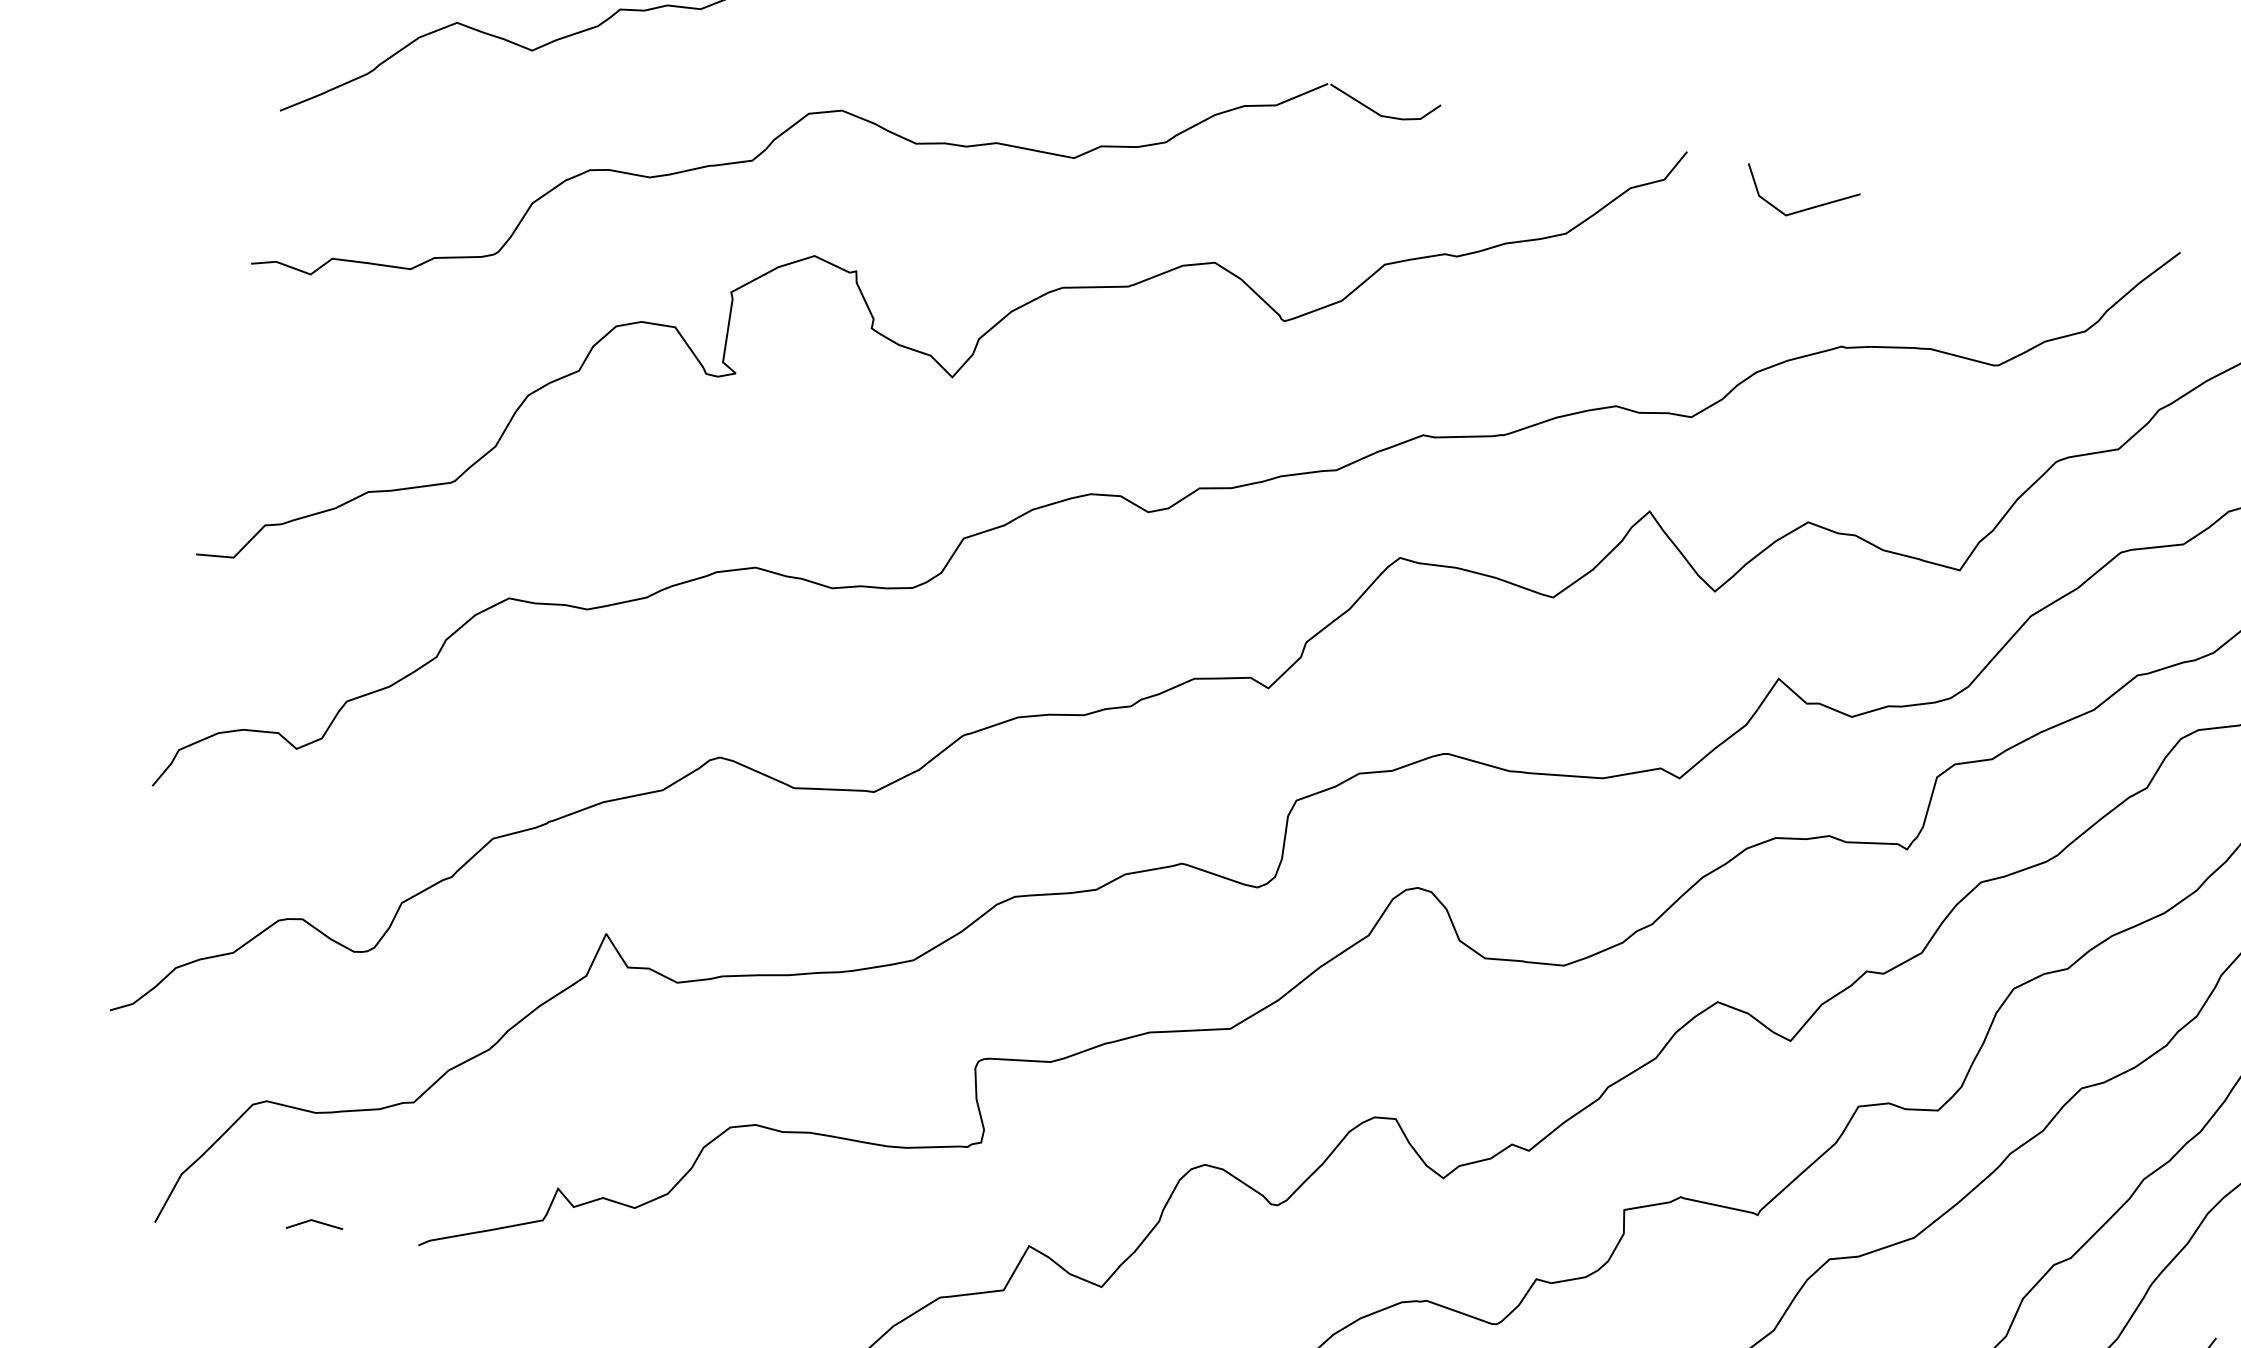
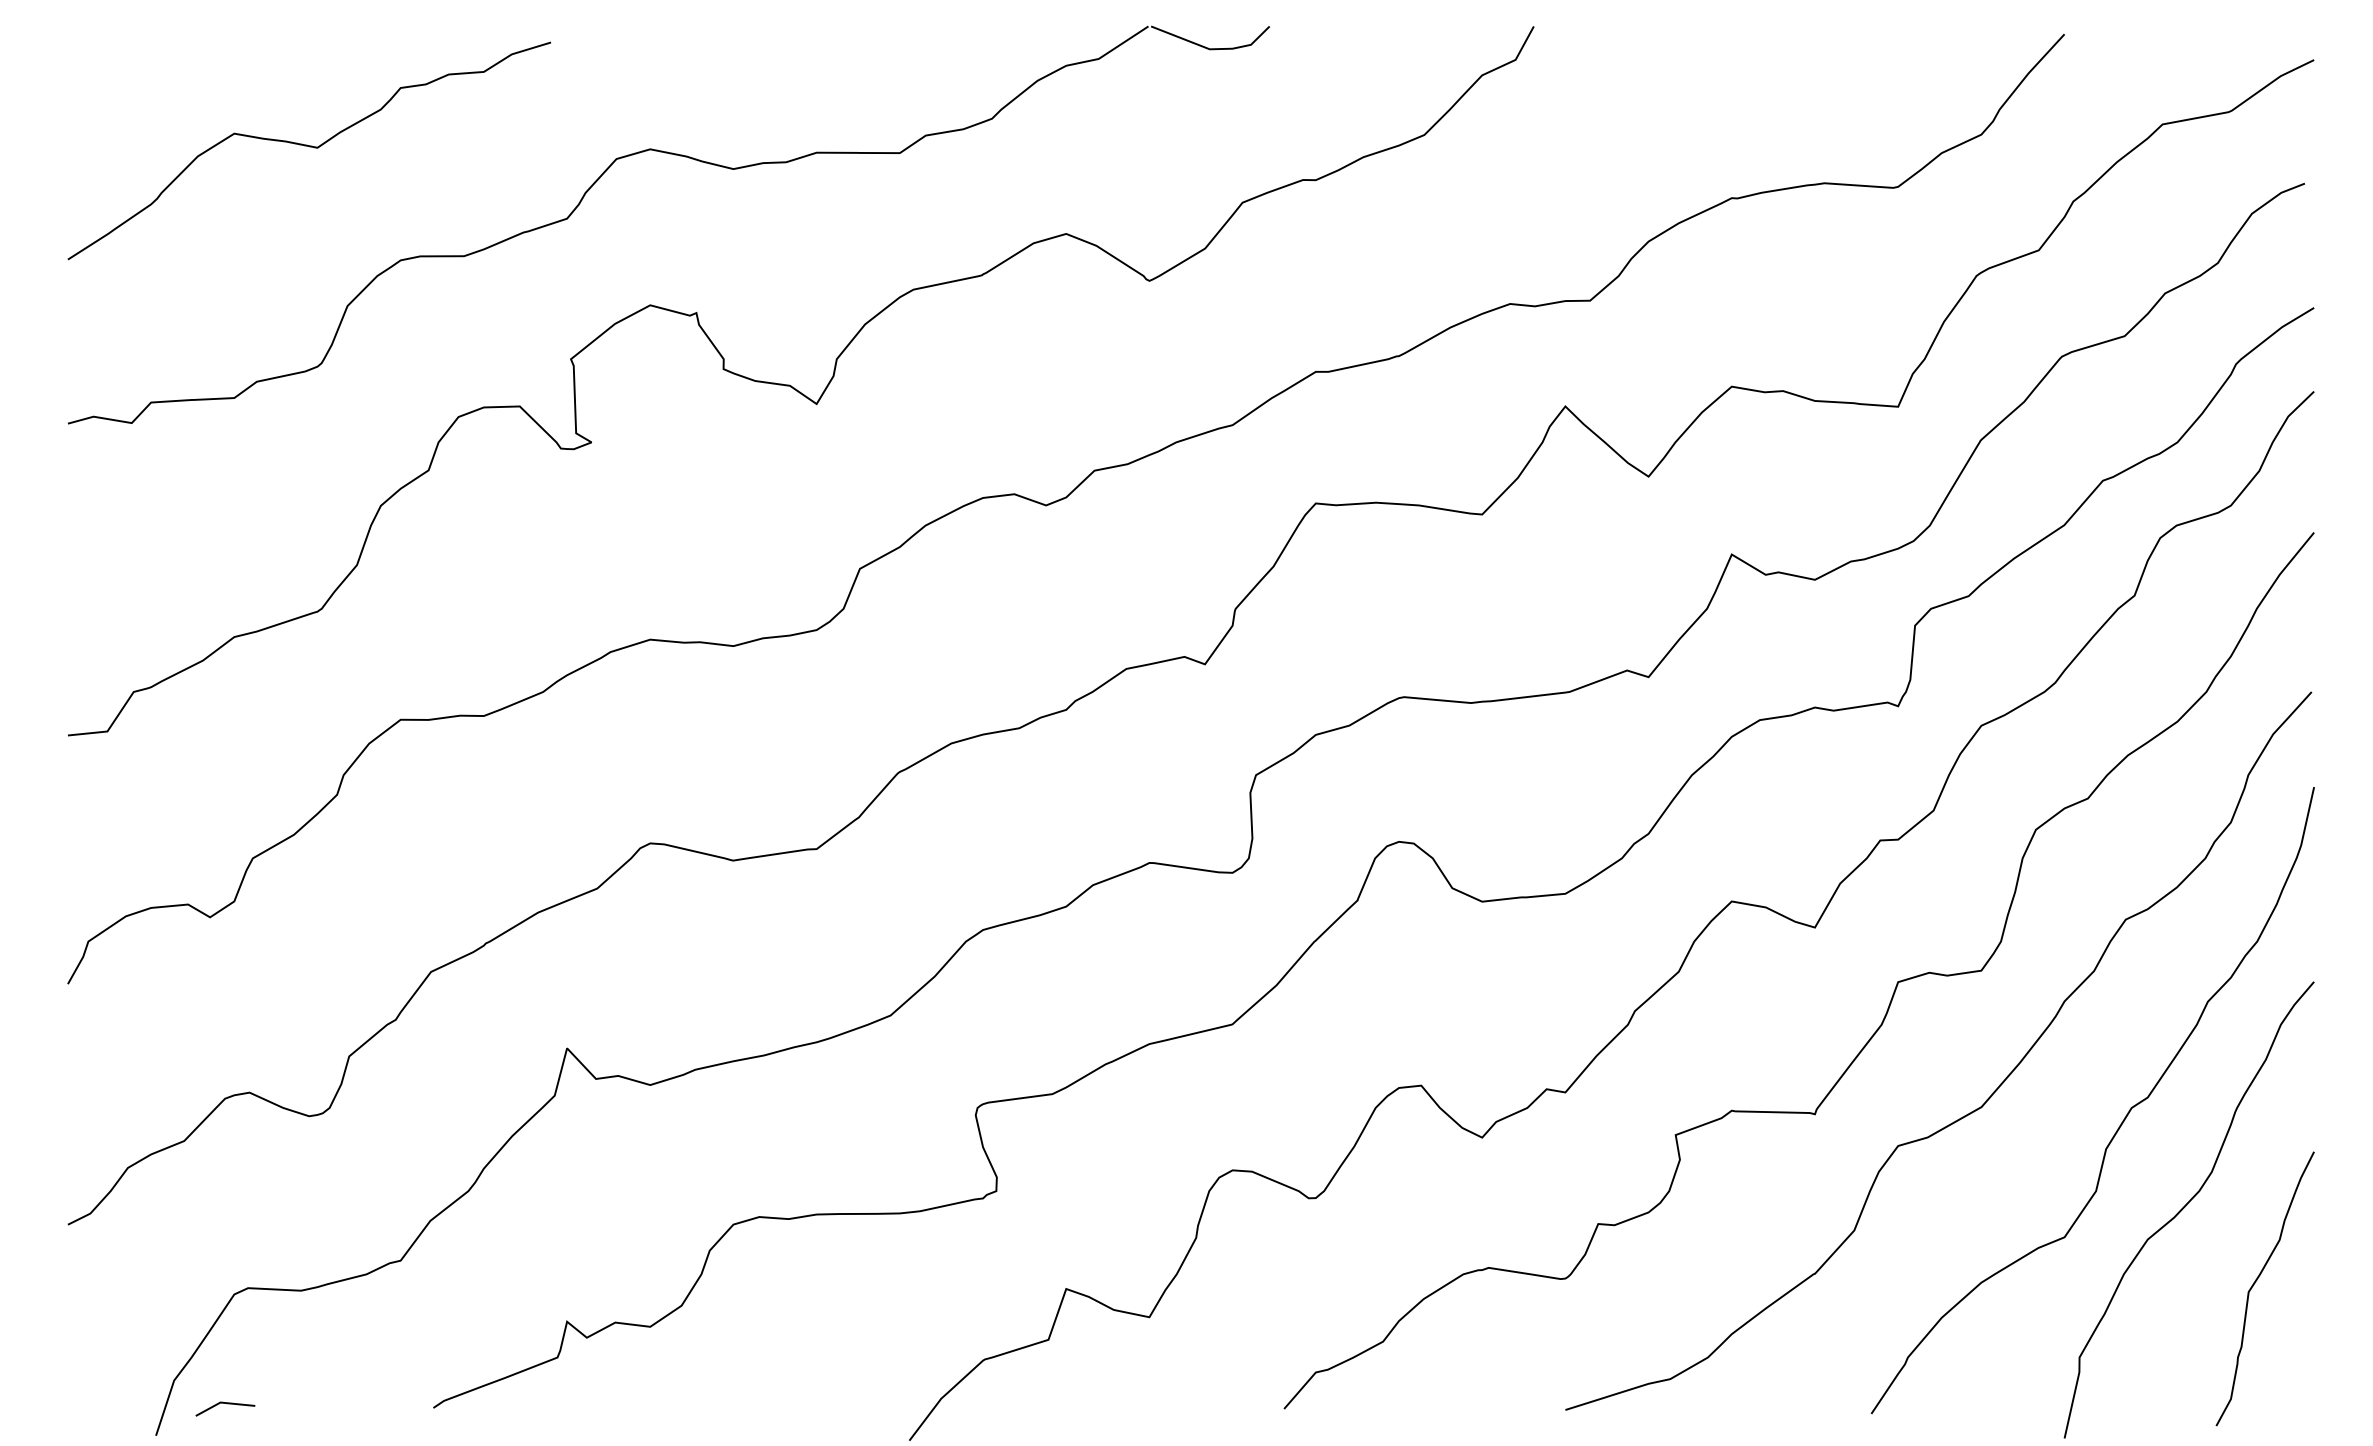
line: (1805, 208) -> (1667, 62), removed
line: (317, 1223) -> (227, 1404), moved

